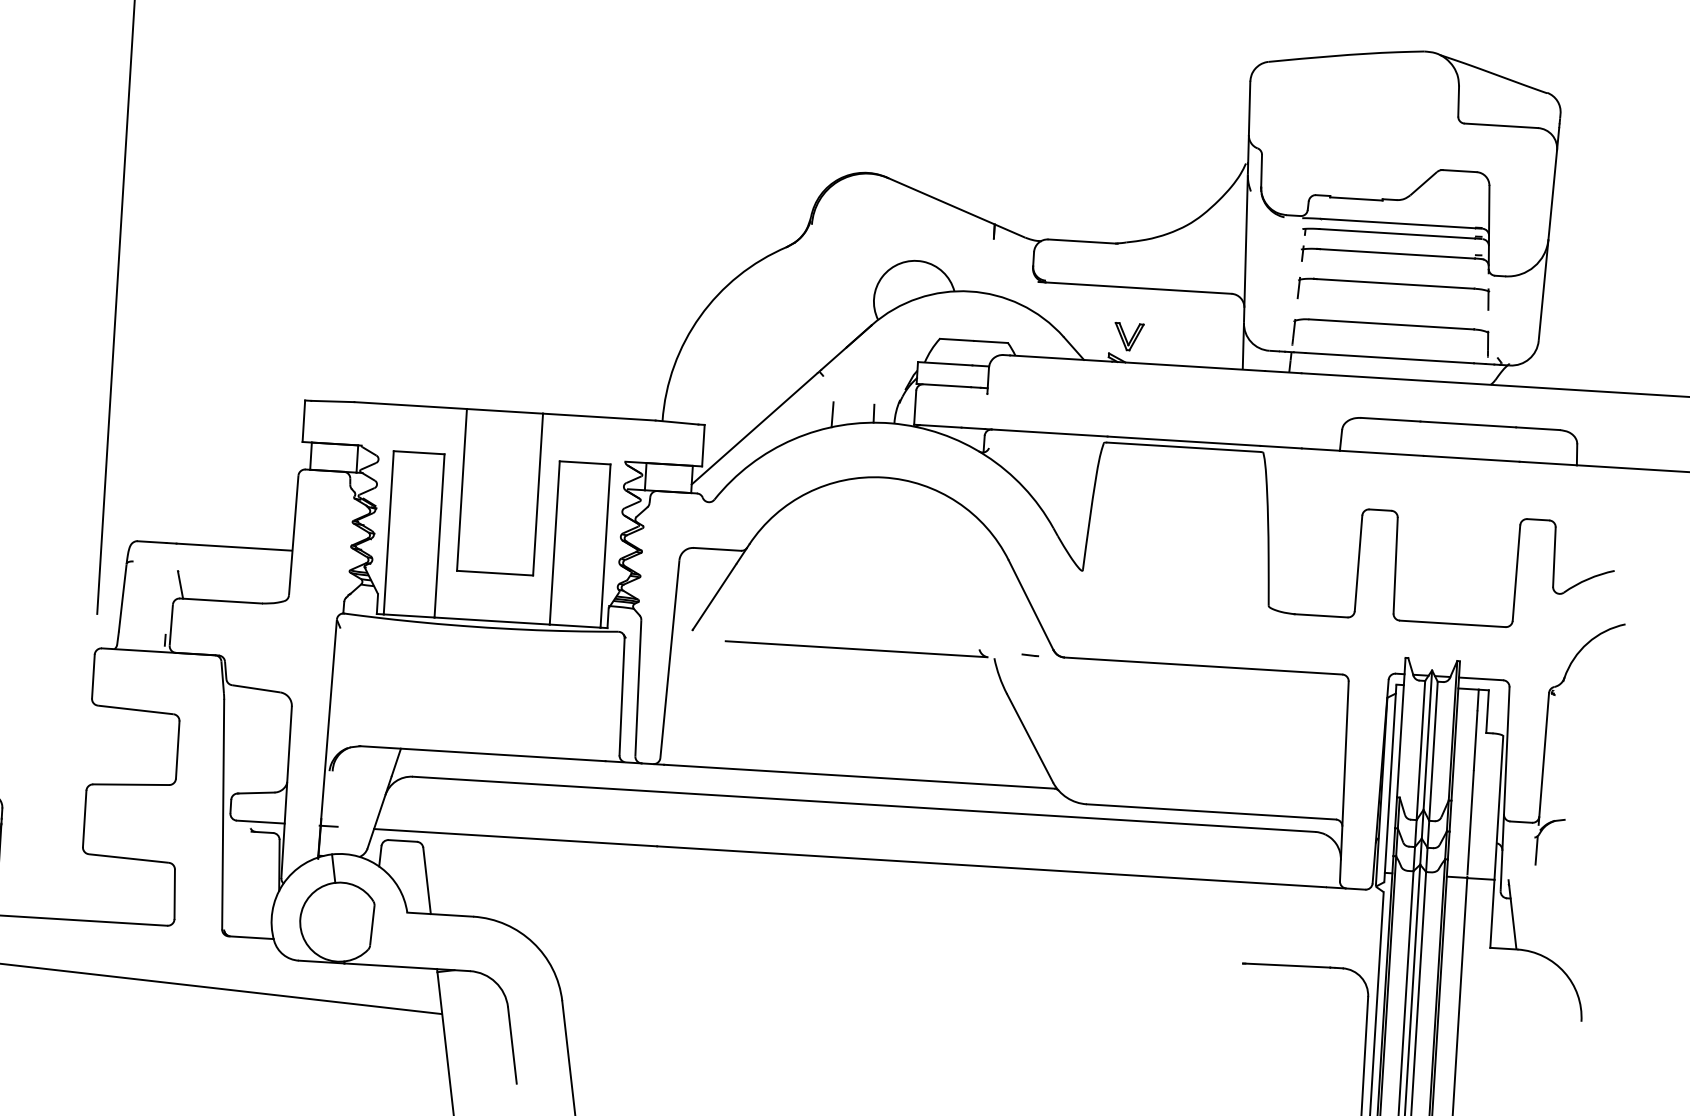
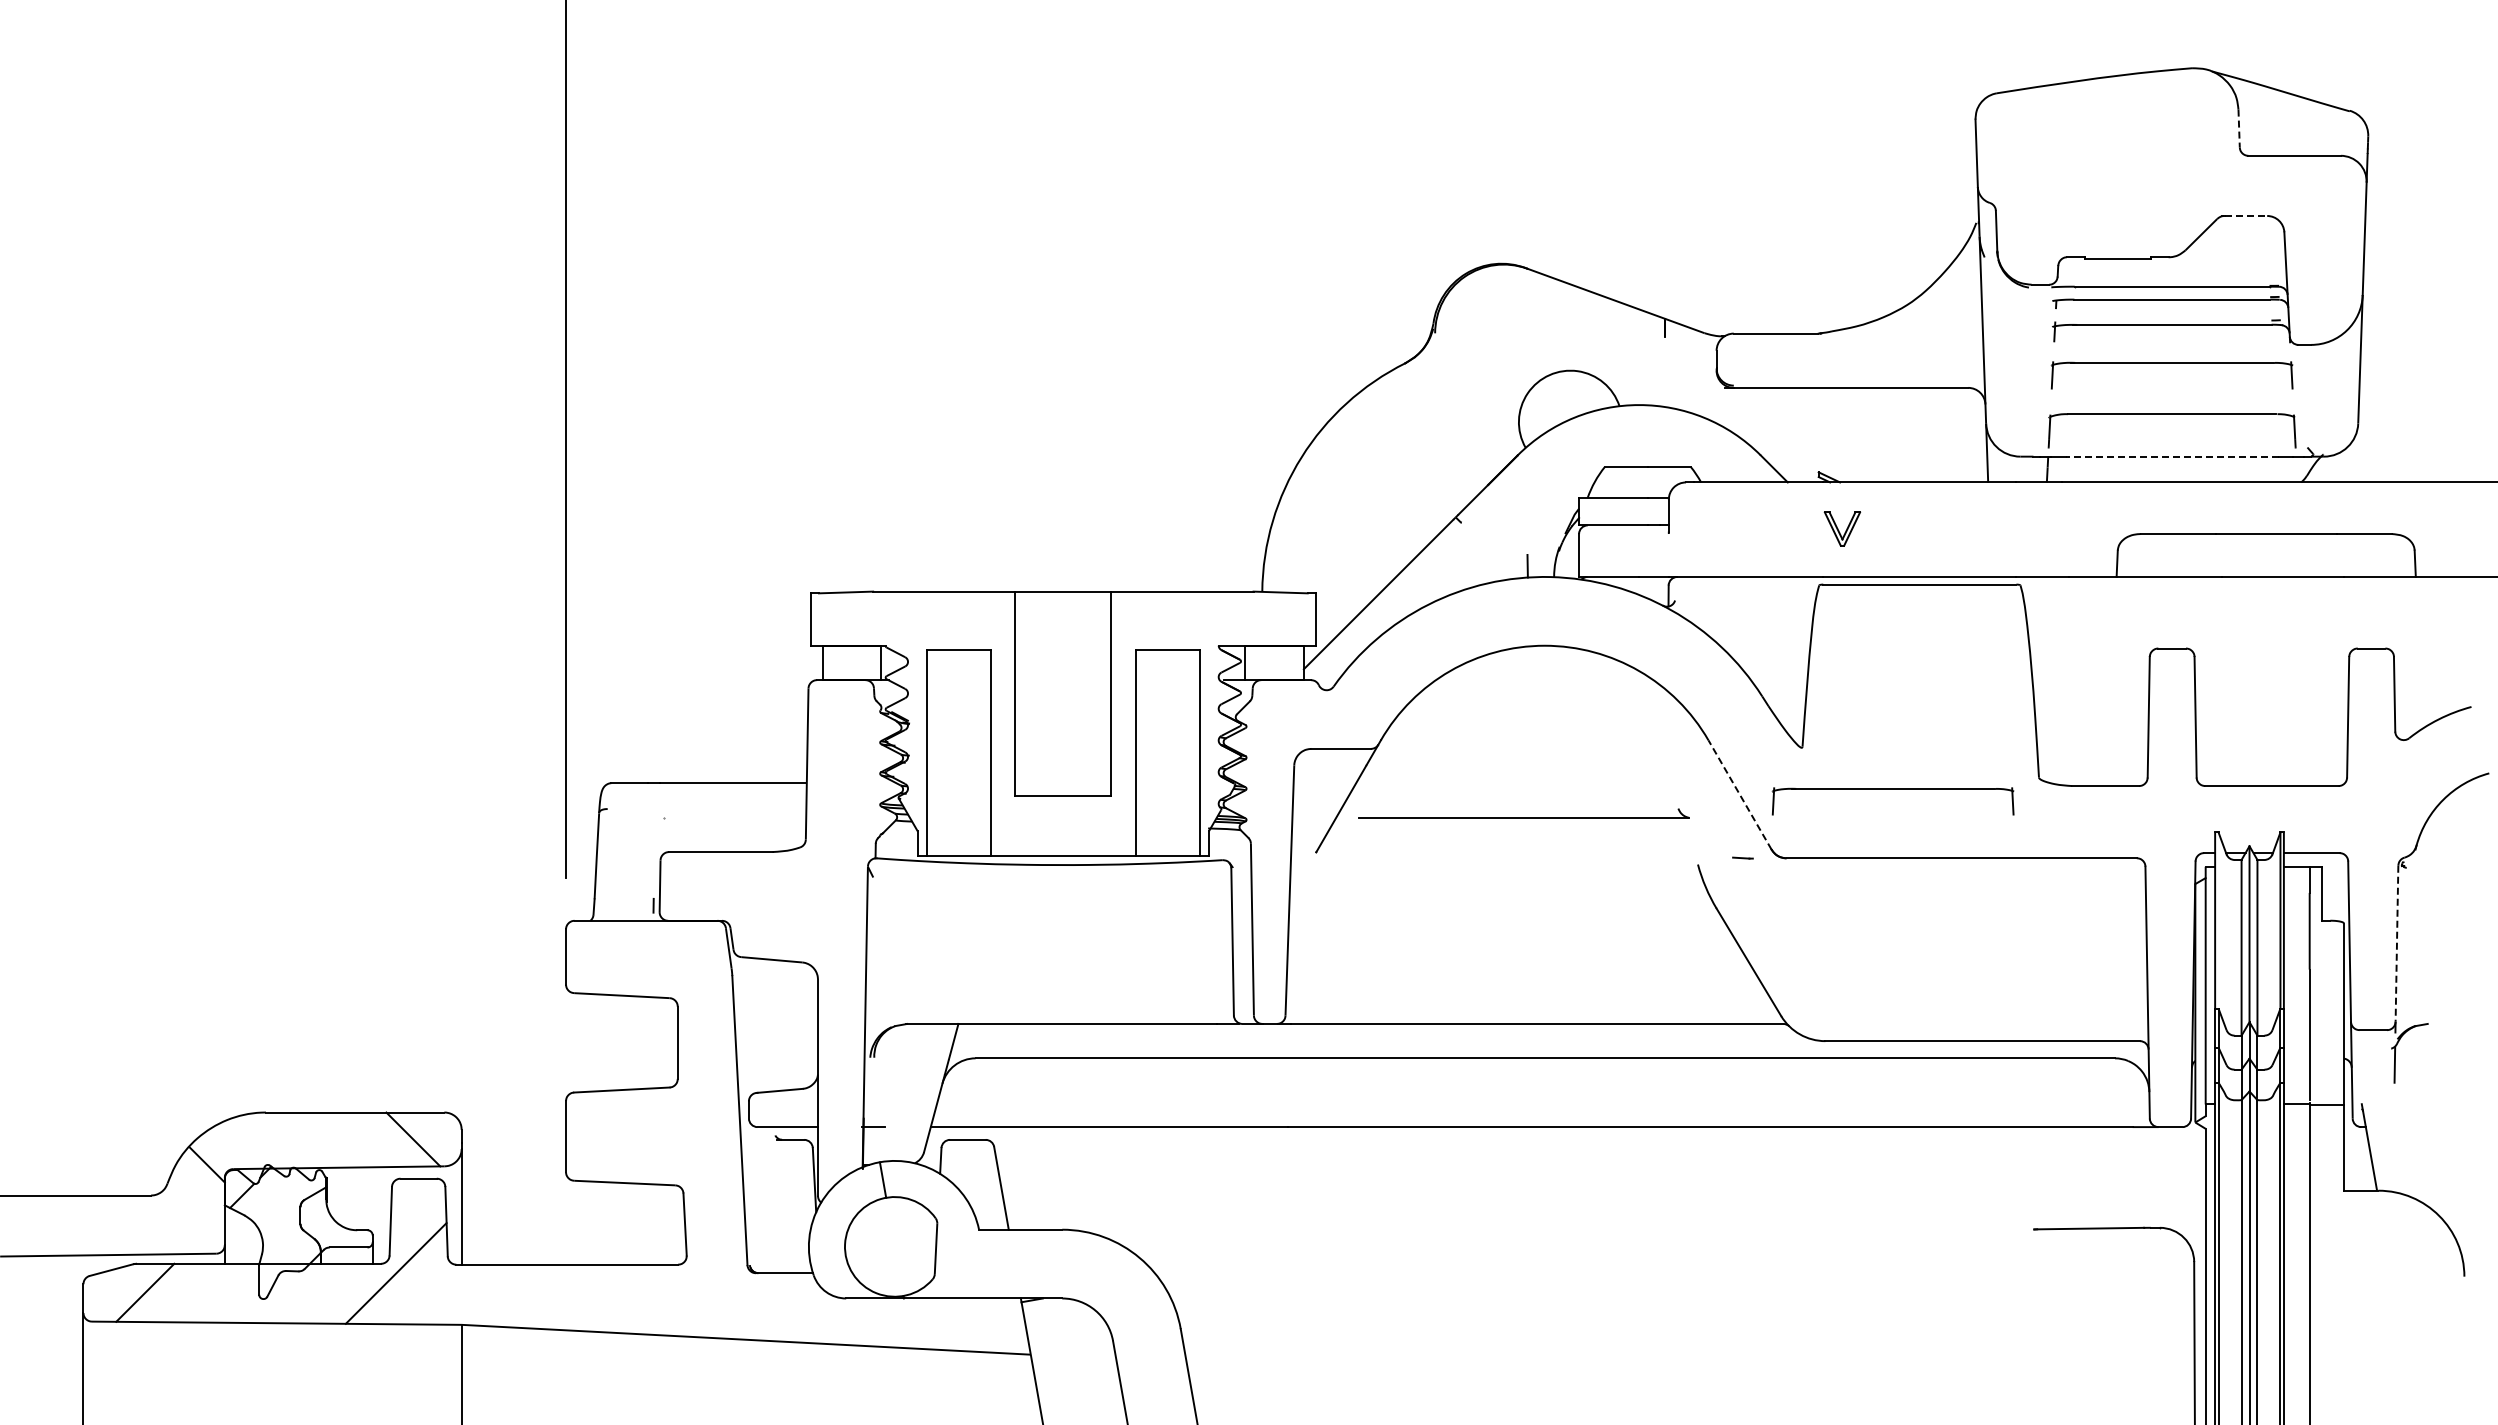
line: (1458, 101) -> (2239, 128), solid -> dashed
line: (1460, 170) -> (2246, 215), solid -> dashed
part: (1128, 336) -> (1842, 528), moved
line: (1389, 358) -> (2171, 456), solid -> dashed
line: (832, 414) -> (1475, 570), removed
line: (180, 584) -> (668, 834), removed
line: (1030, 604) -> (1739, 794), solid -> dashed
part: (1152, 608) -> (1892, 789), added
part: (856, 645) -> (1523, 813), moved
line: (1543, 754) -> (2396, 943), solid -> dashed

